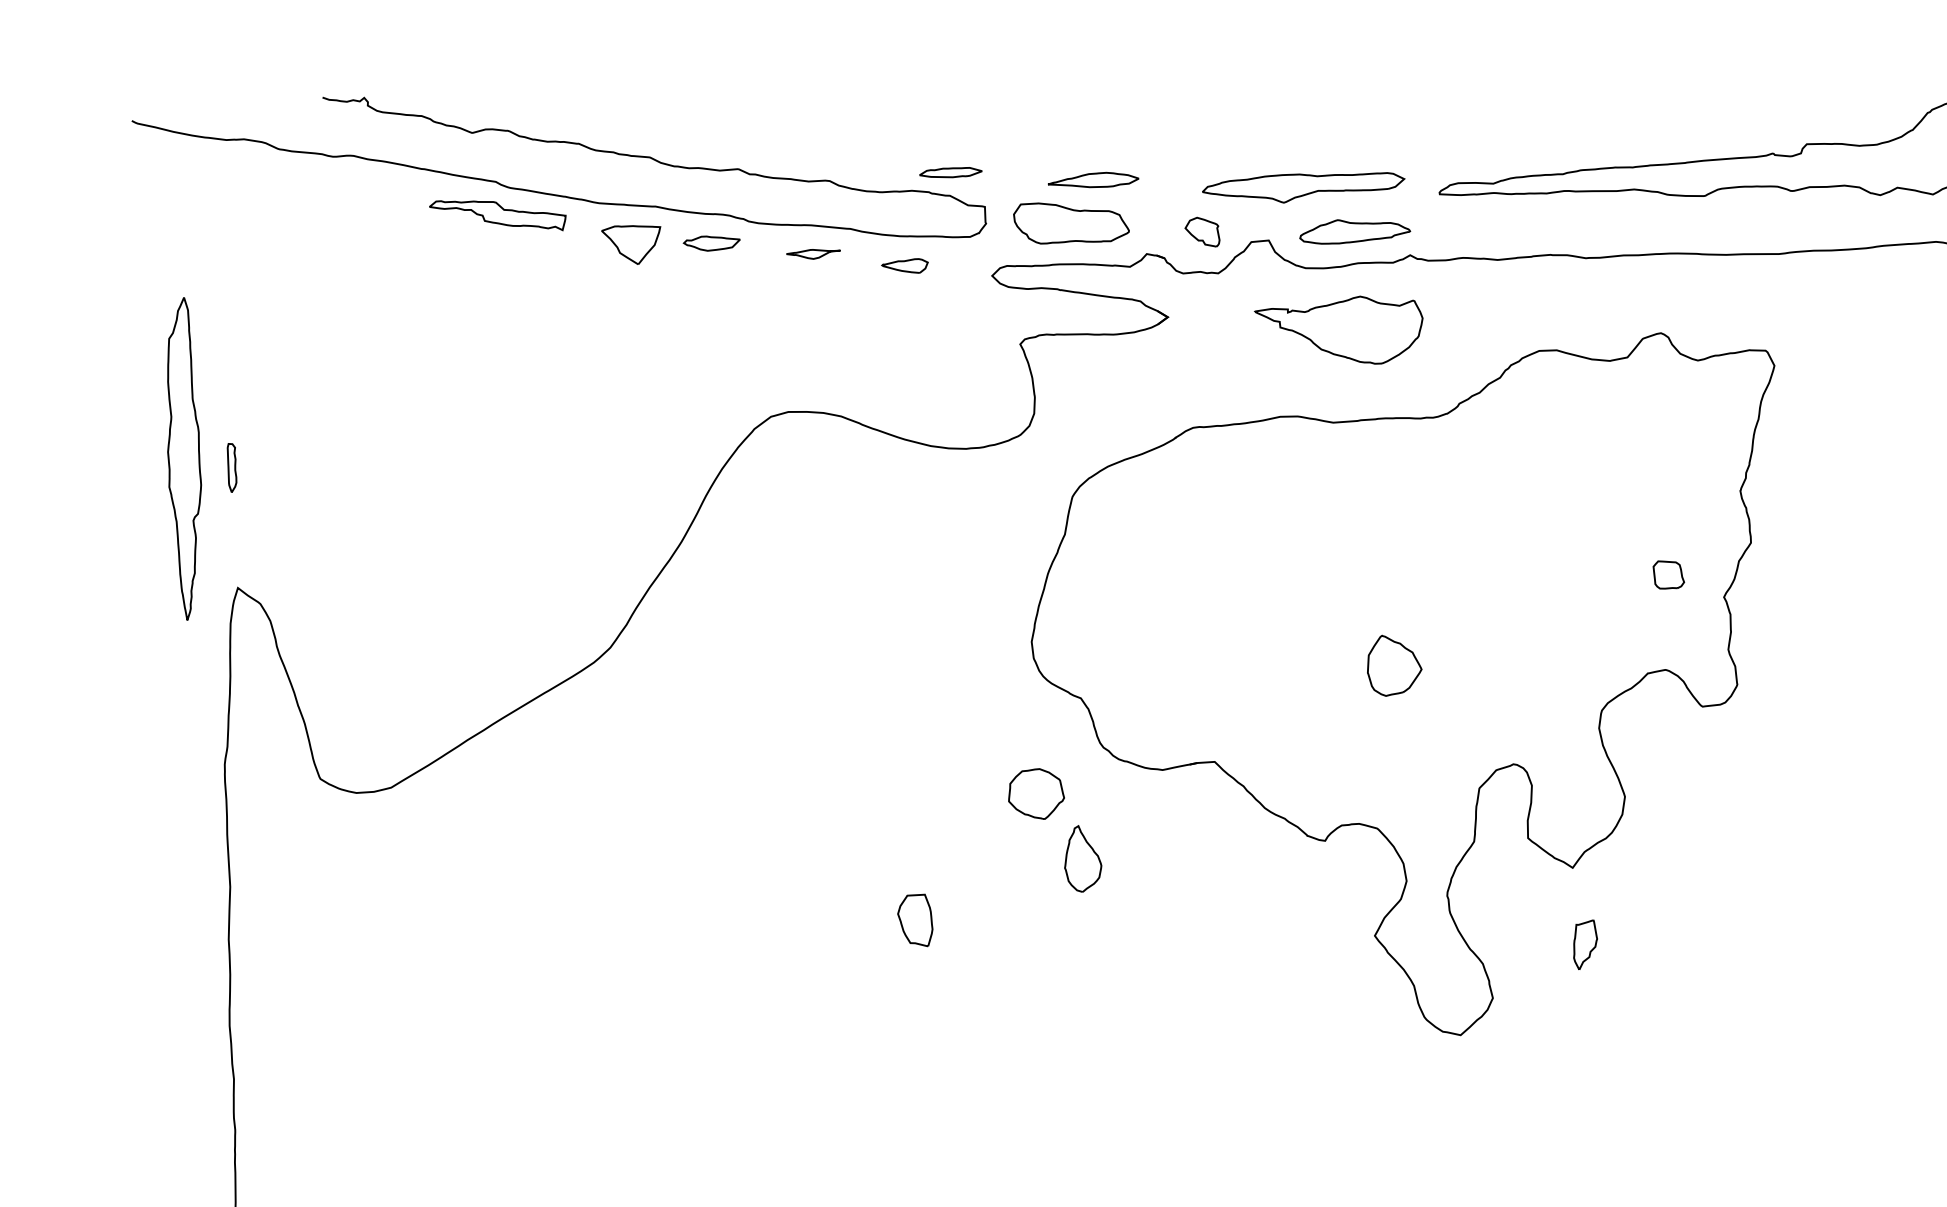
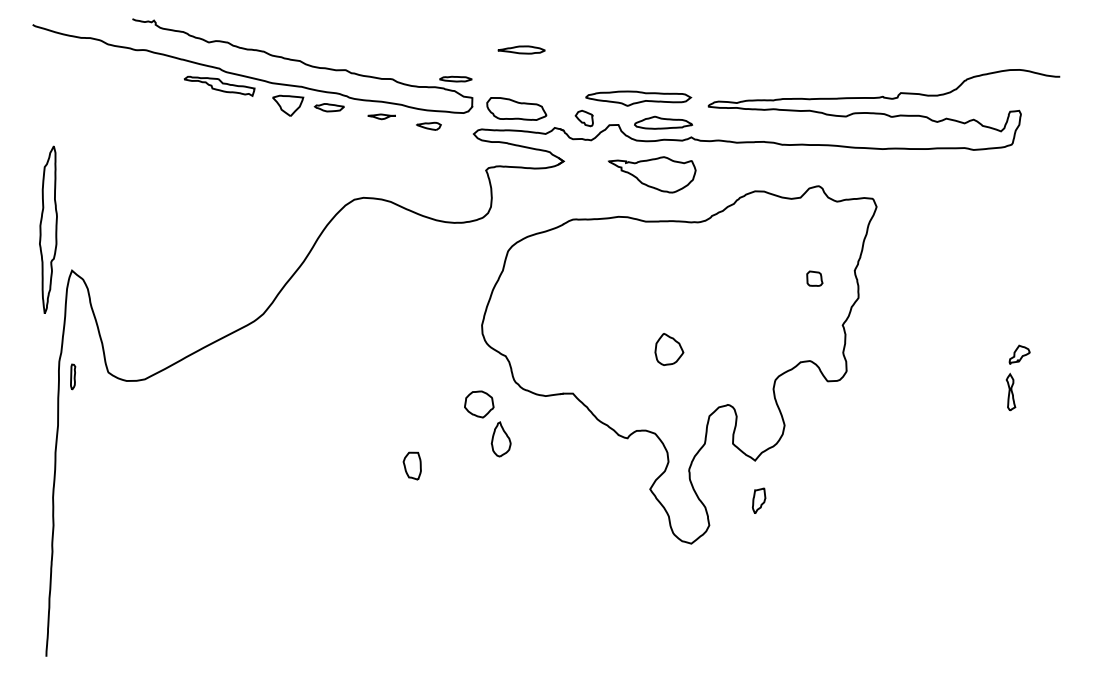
part: (1093, 179) -> (521, 49), moved
part: (184, 458) -> (48, 229), moved
part: (232, 466) -> (73, 376), moved
part: (1668, 574) -> (814, 278), moved

